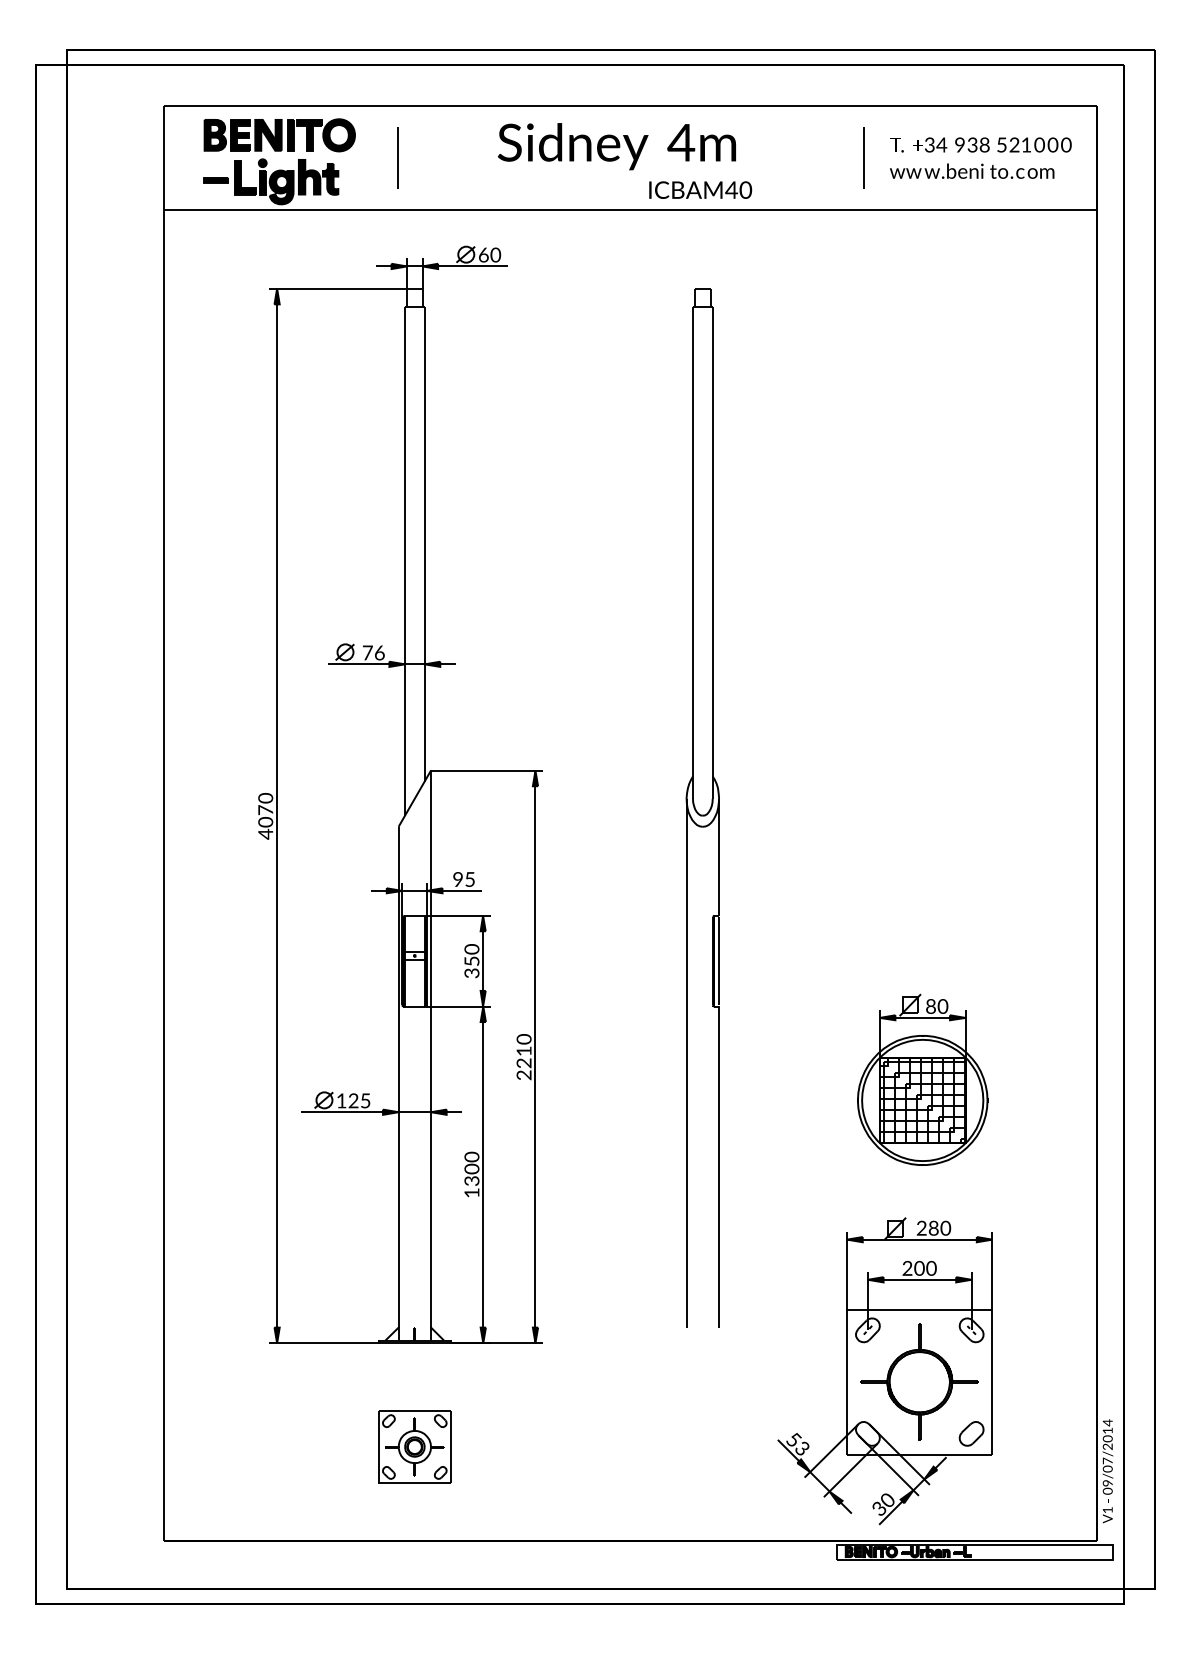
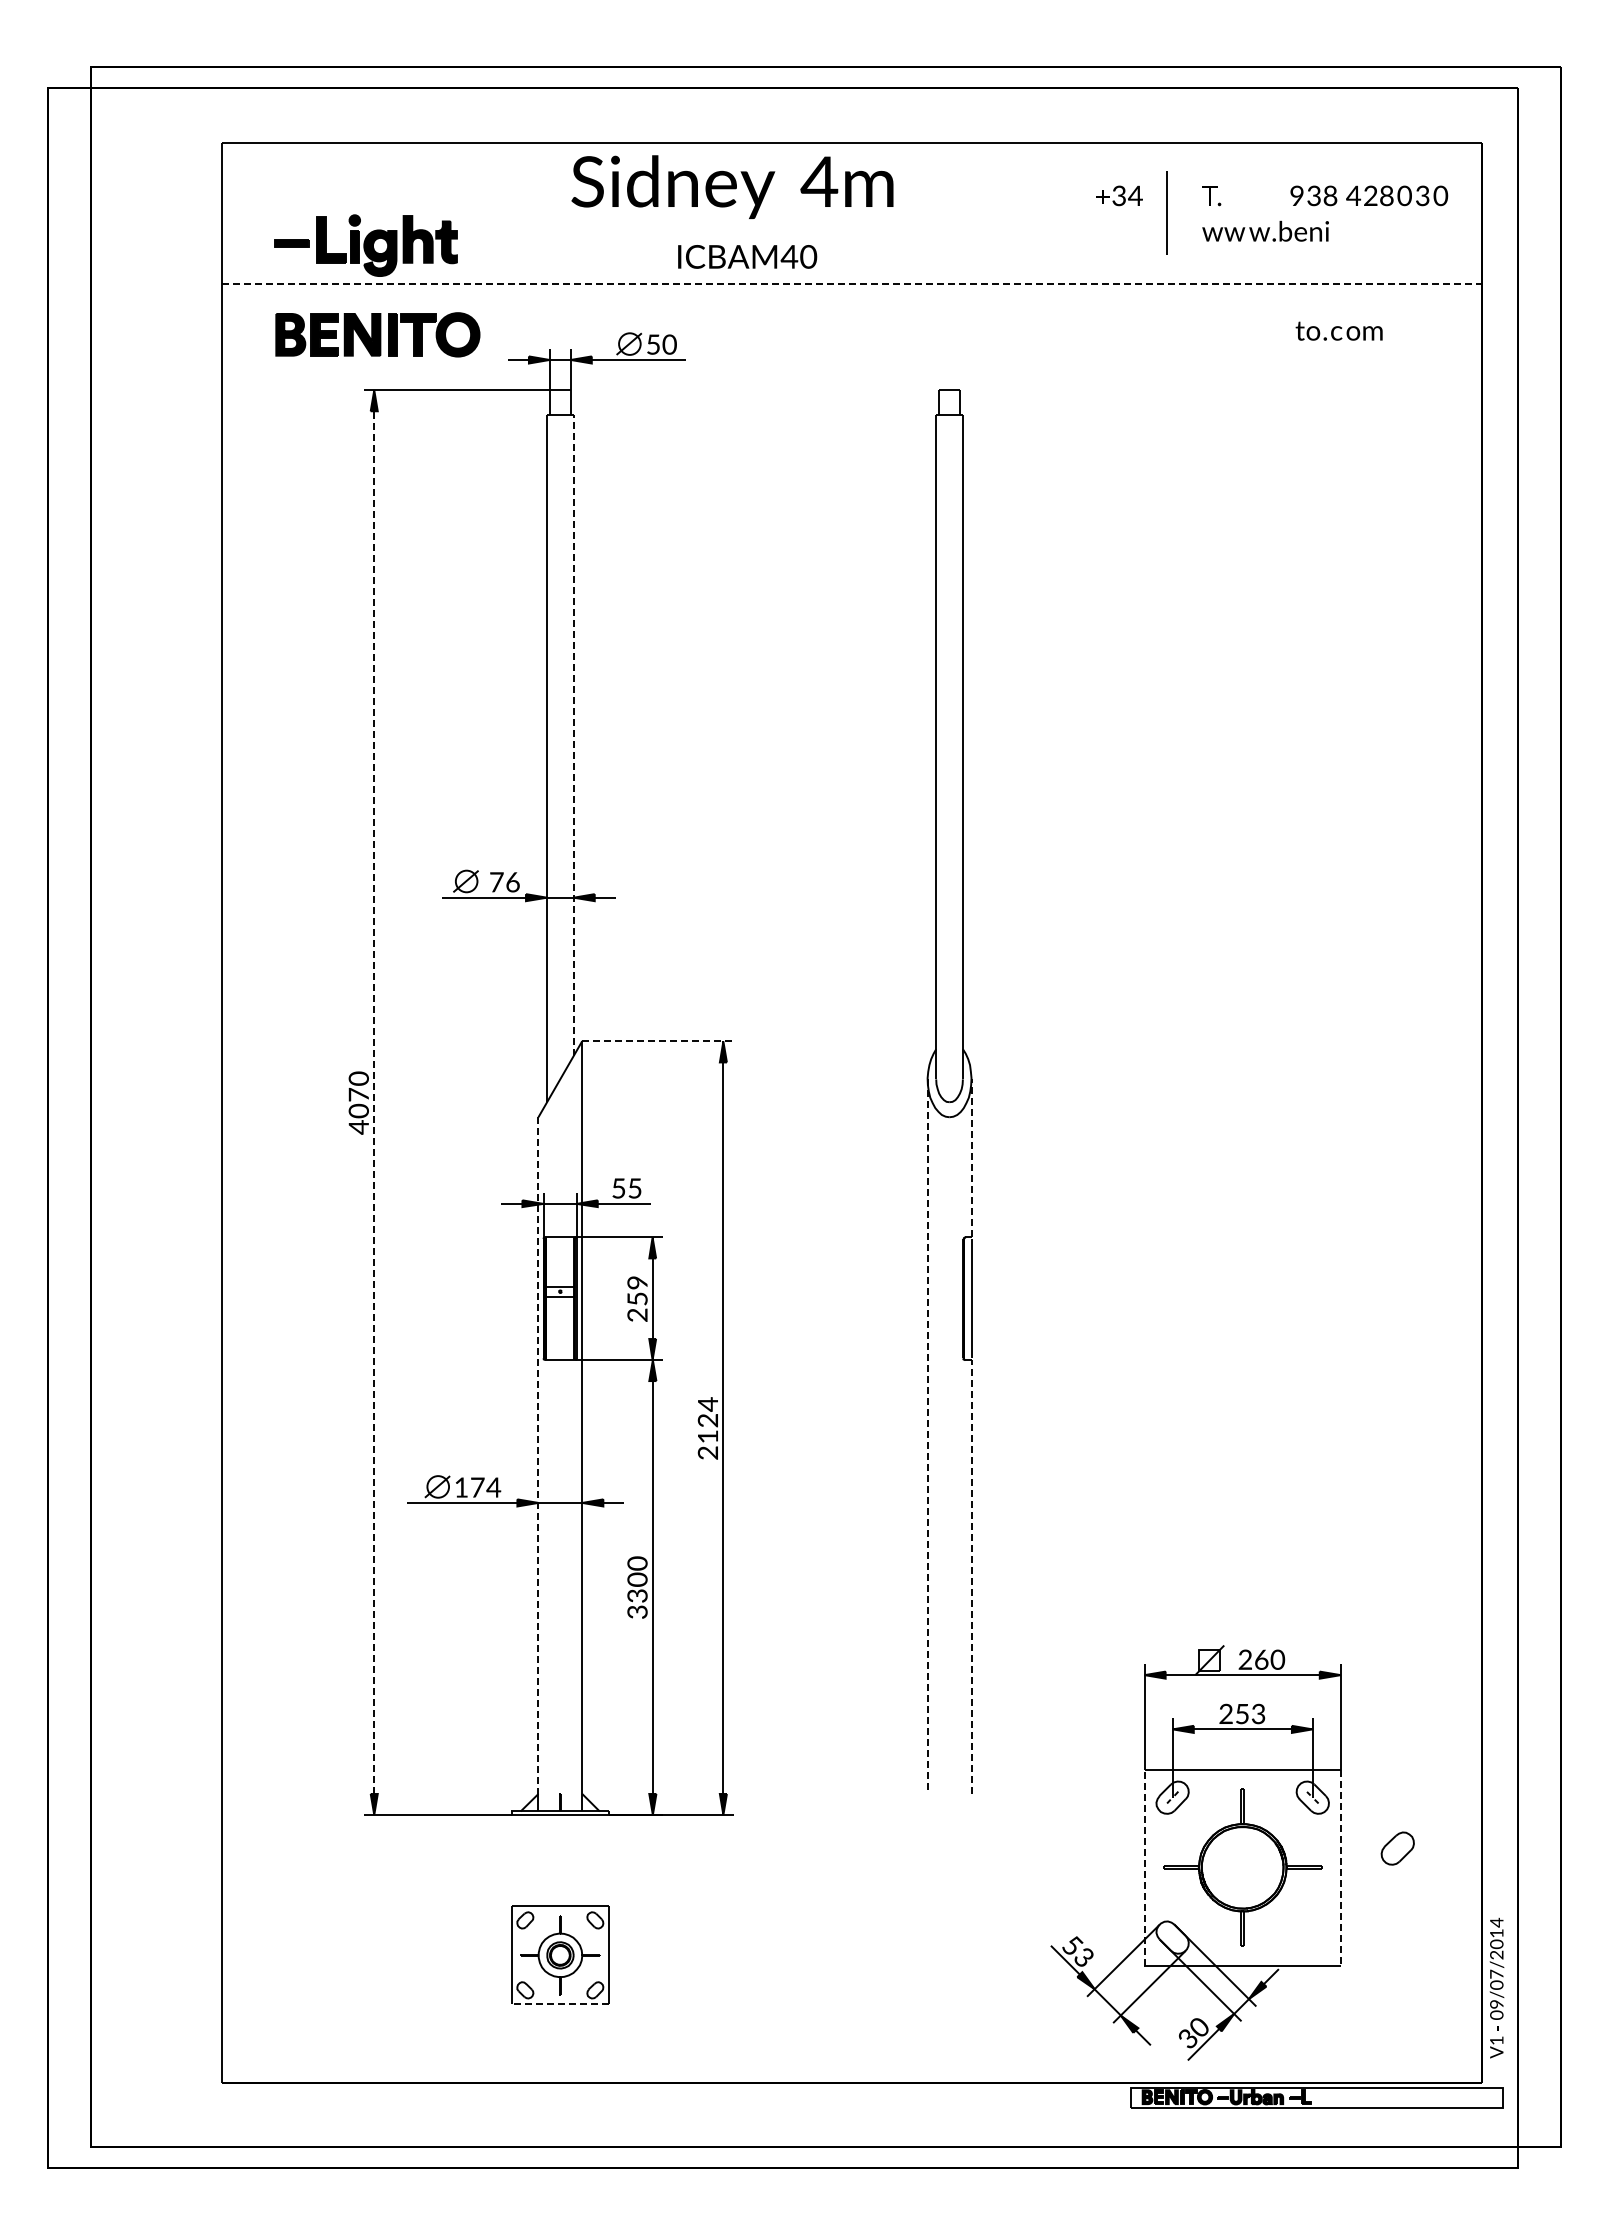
part: (279, 135) -> (377, 334), moved
text: (929, 144) -> (1119, 195), moved
text: (1001, 144) -> (1353, 195), 5 -> 4
text: (1026, 144) -> (1386, 195), 1 -> 8
text: (1052, 144) -> (1422, 195), 0 -> 3
text: (616, 146) -> (732, 186), moved
line: (397, 157) -> (536, 212), removed
text: (1021, 171) -> (1338, 330), moved
text: (700, 189) -> (747, 256), moved
line: (631, 209) -> (852, 283), solid -> dashed
text: (483, 254) -> (653, 344), 60 -> 50
line: (424, 544) -> (573, 735), solid -> dashed
line: (487, 770) -> (658, 1041), solid -> dashed
line: (277, 816) -> (374, 1103), solid -> dashed
line: (719, 856) -> (971, 1157), solid -> dashed
text: (457, 879) -> (618, 1188), 95 -> 55
text: (471, 960) -> (637, 1298), 350 -> 259
text: (523, 1051) -> (707, 1420), 2210 -> 2124
line: (686, 1063) -> (927, 1437), solid -> dashed
line: (398, 1077) -> (538, 1456), solid -> dashed
part: (922, 1080) -> (1246, 1459), removed
text: (360, 1100) -> (486, 1487), 125 -> 174
line: (719, 1166) -> (971, 1576), solid -> dashed
text: (471, 1192) -> (637, 1611), 1300 -> 3300
text: (933, 1228) -> (1261, 1659), 280 -> 260
text: (925, 1268) -> (1250, 1713), 200 -> 253
line: (847, 1382) -> (1144, 1867), solid -> dashed
line: (992, 1382) -> (1340, 1867), solid -> dashed
part: (971, 1433) -> (1397, 1848), moved
line: (414, 1483) -> (559, 2004), solid -> dashed

